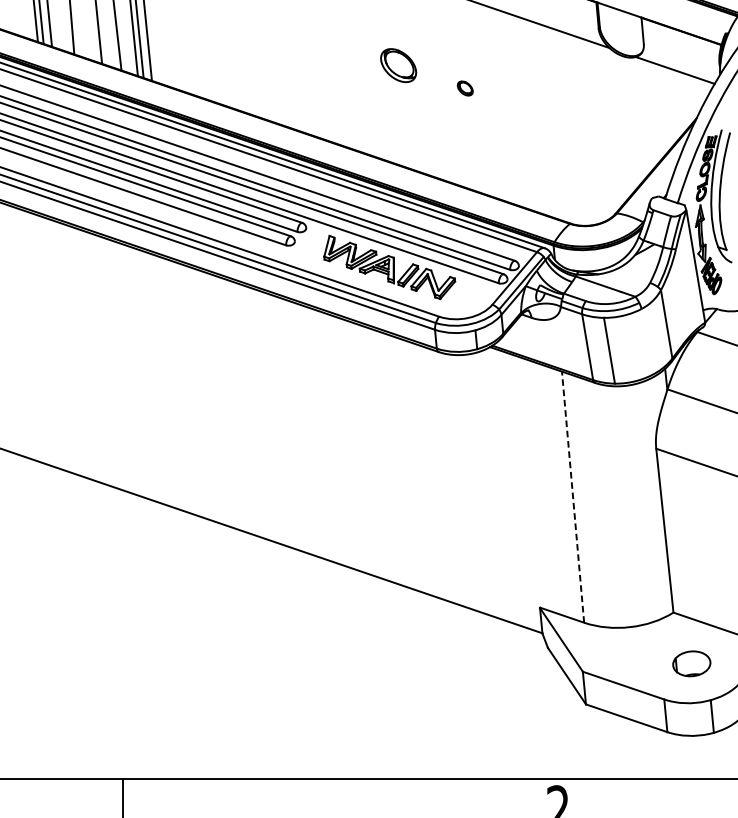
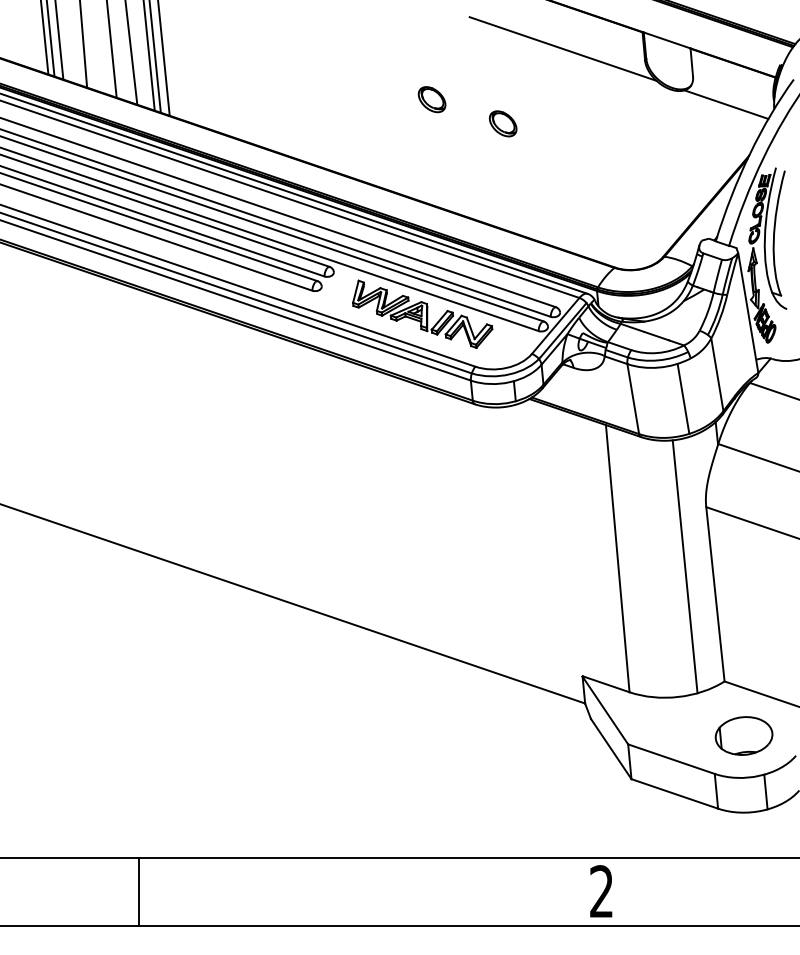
part: (398, 65) -> (431, 99), size x0.71
part: (464, 88) -> (502, 123), size x1.67
line: (609, 350) -> (683, 398), moved
line: (572, 497) -> (617, 558), dashed -> solid
line: (635, 504) -> (684, 566), added
part: (691, 663) -> (743, 735), size x1.43

